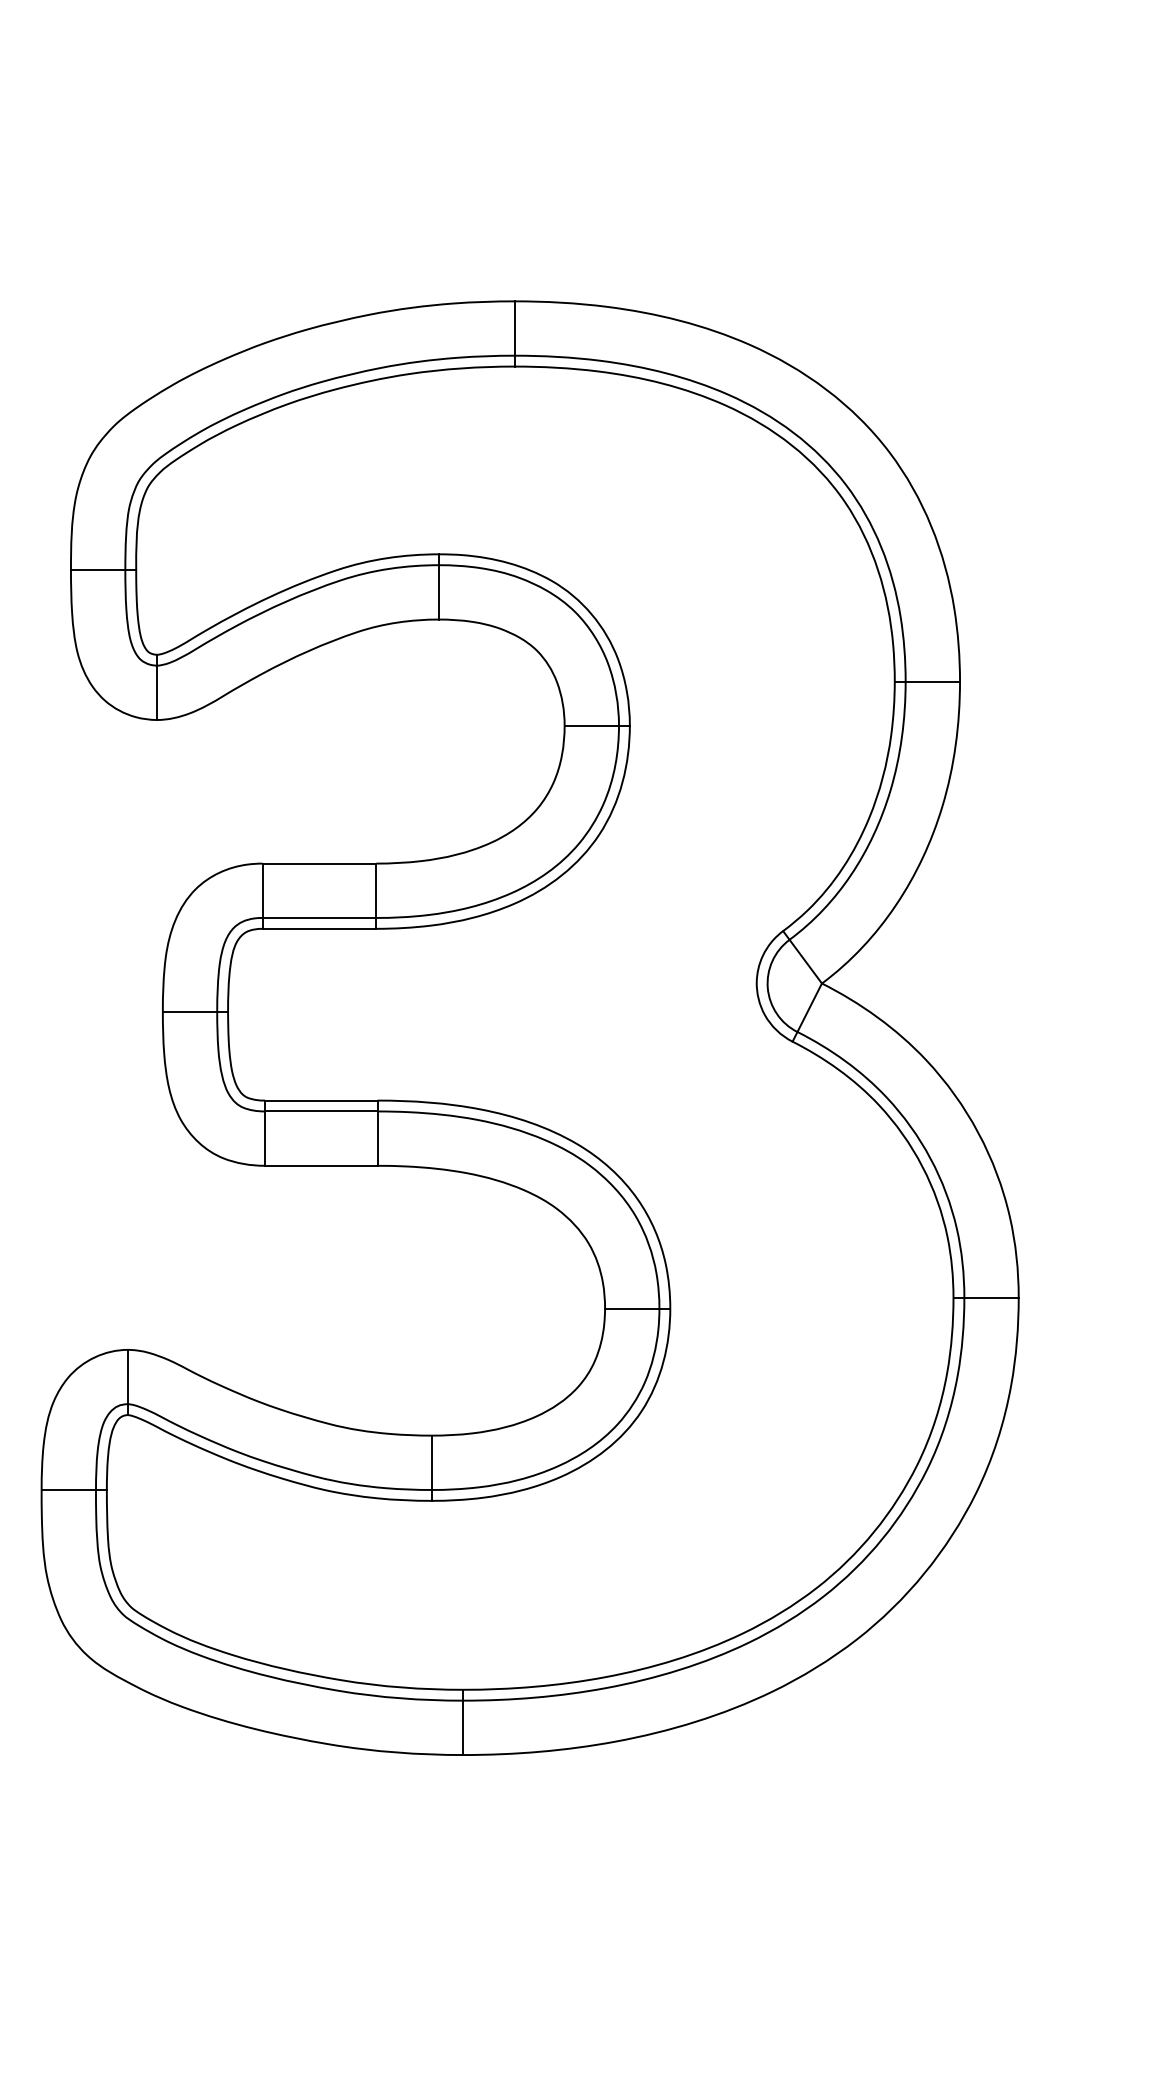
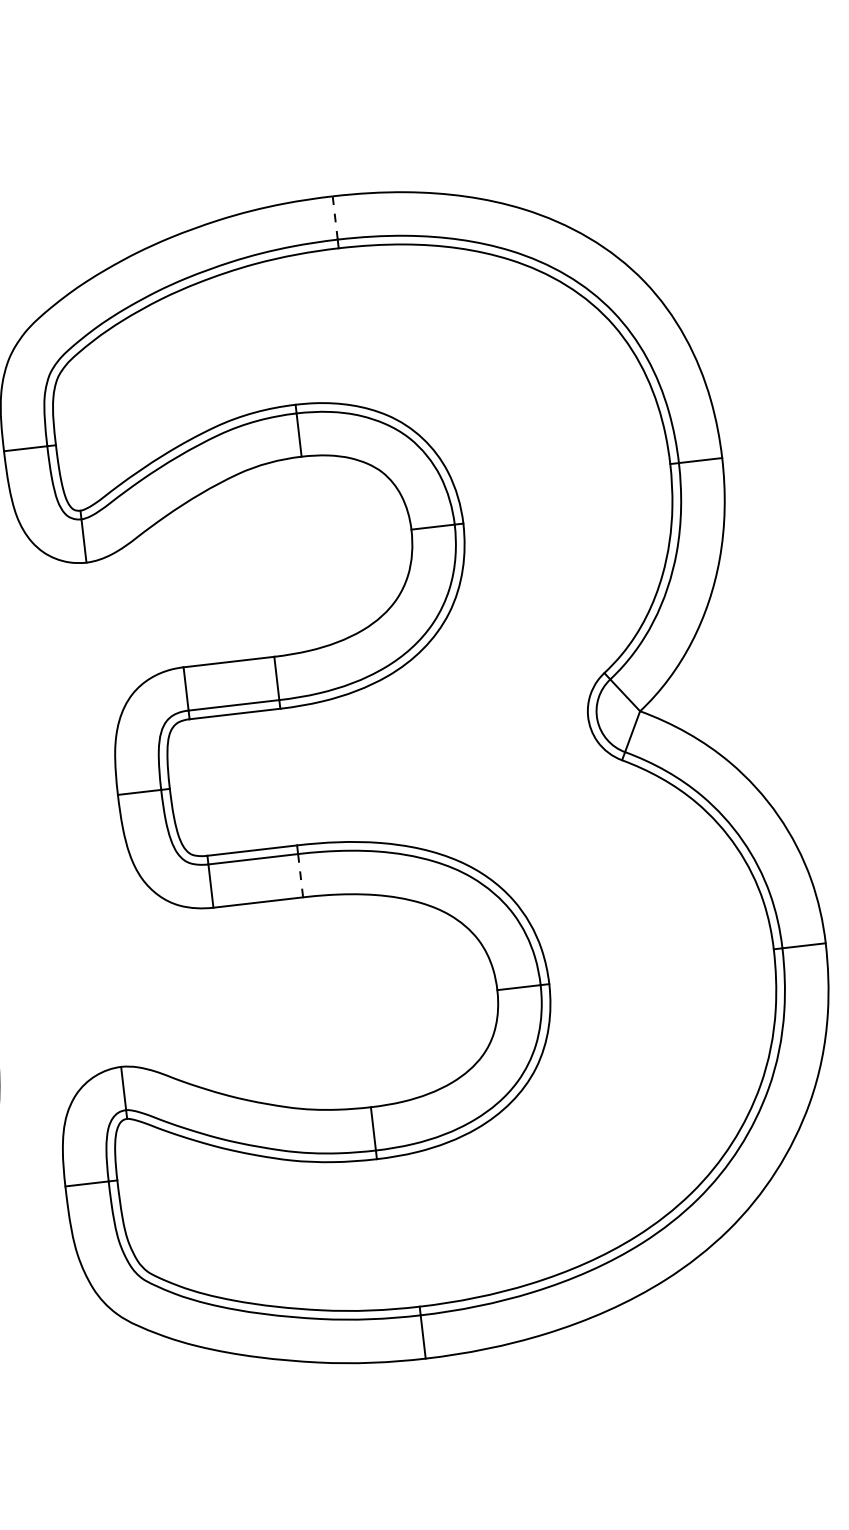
line: (514, 329) -> (335, 218), solid -> dashed
line: (377, 1138) -> (300, 875), solid -> dashed

